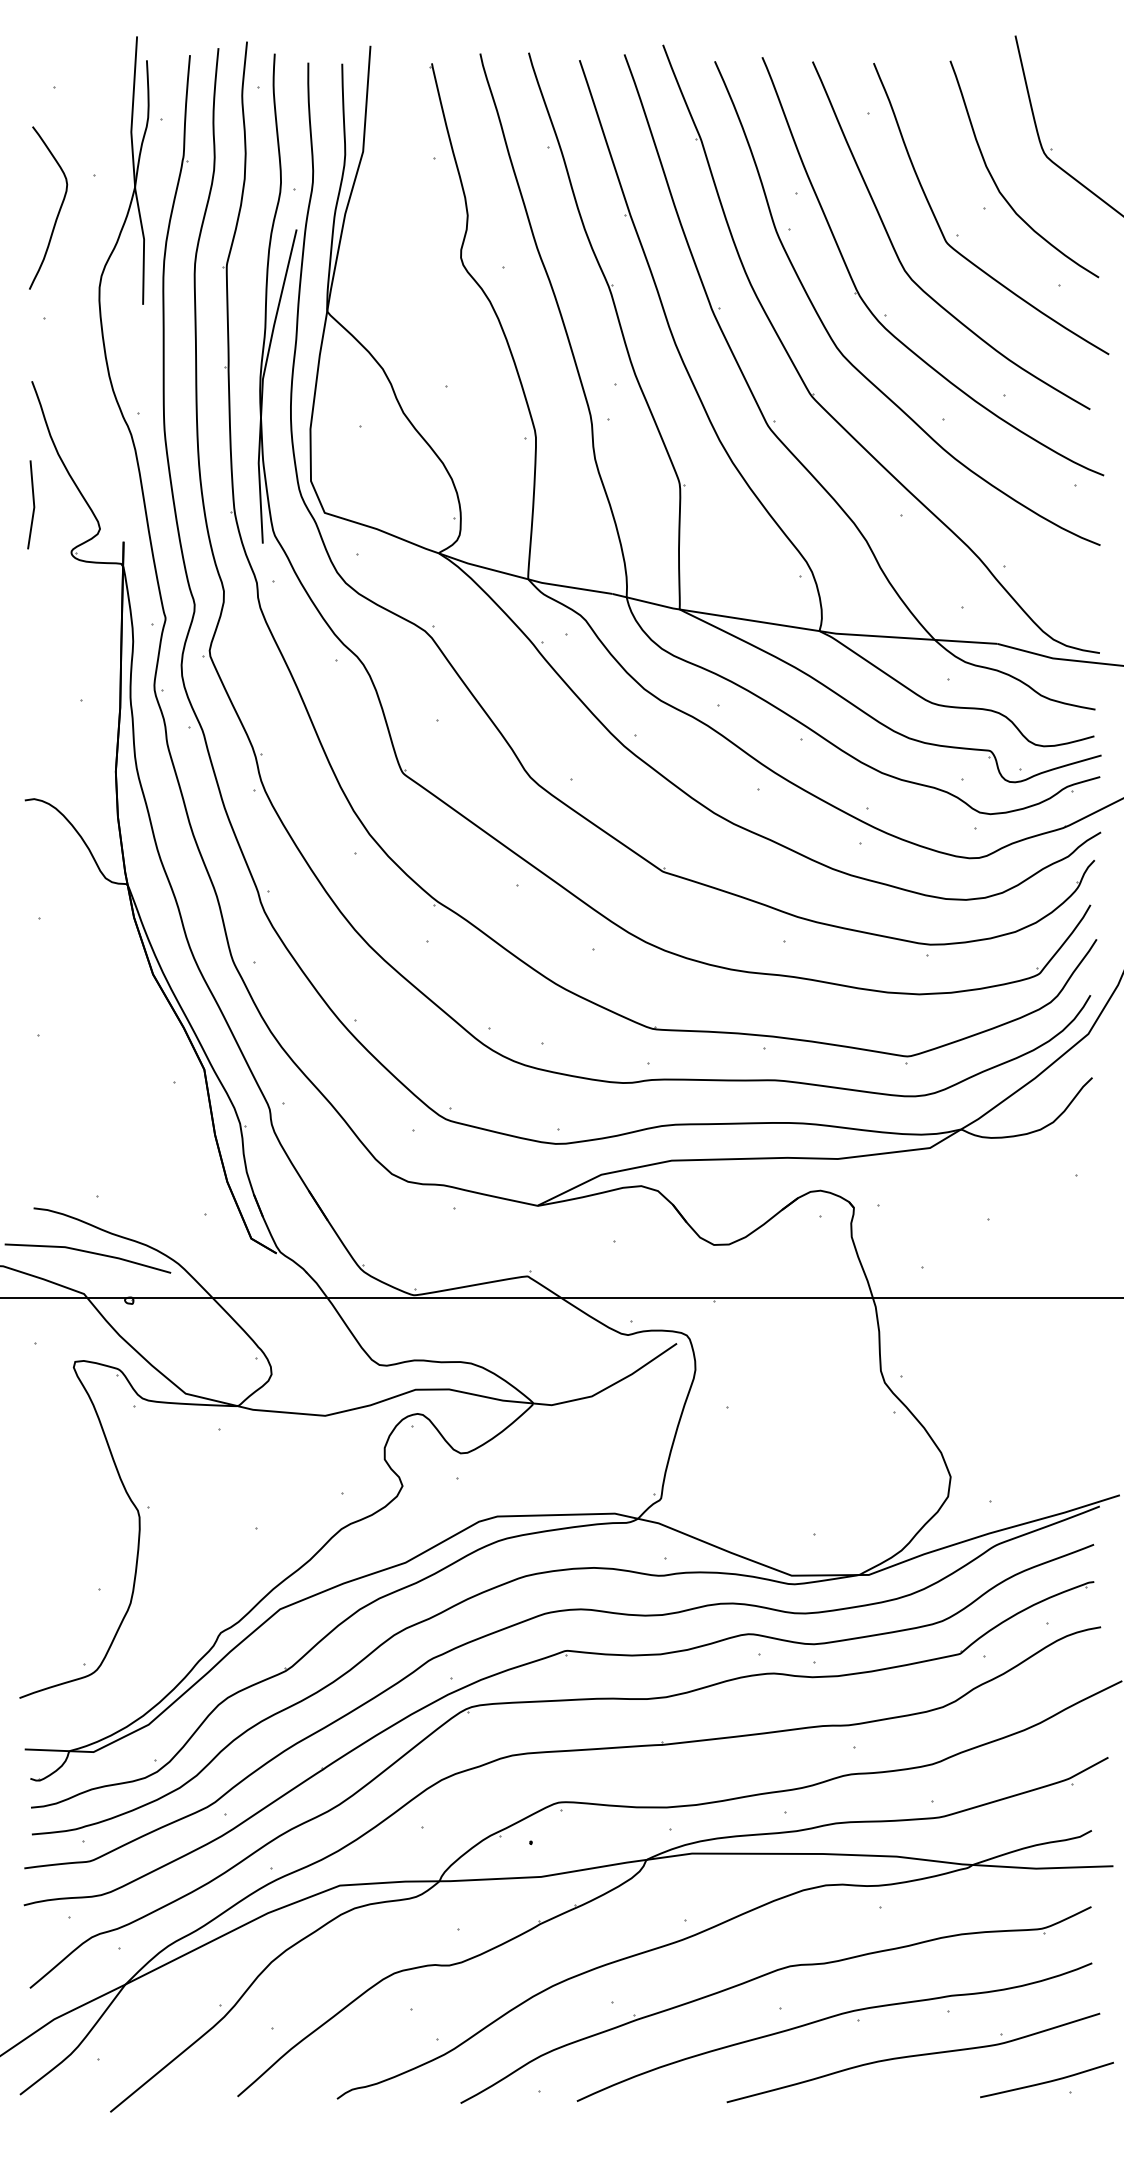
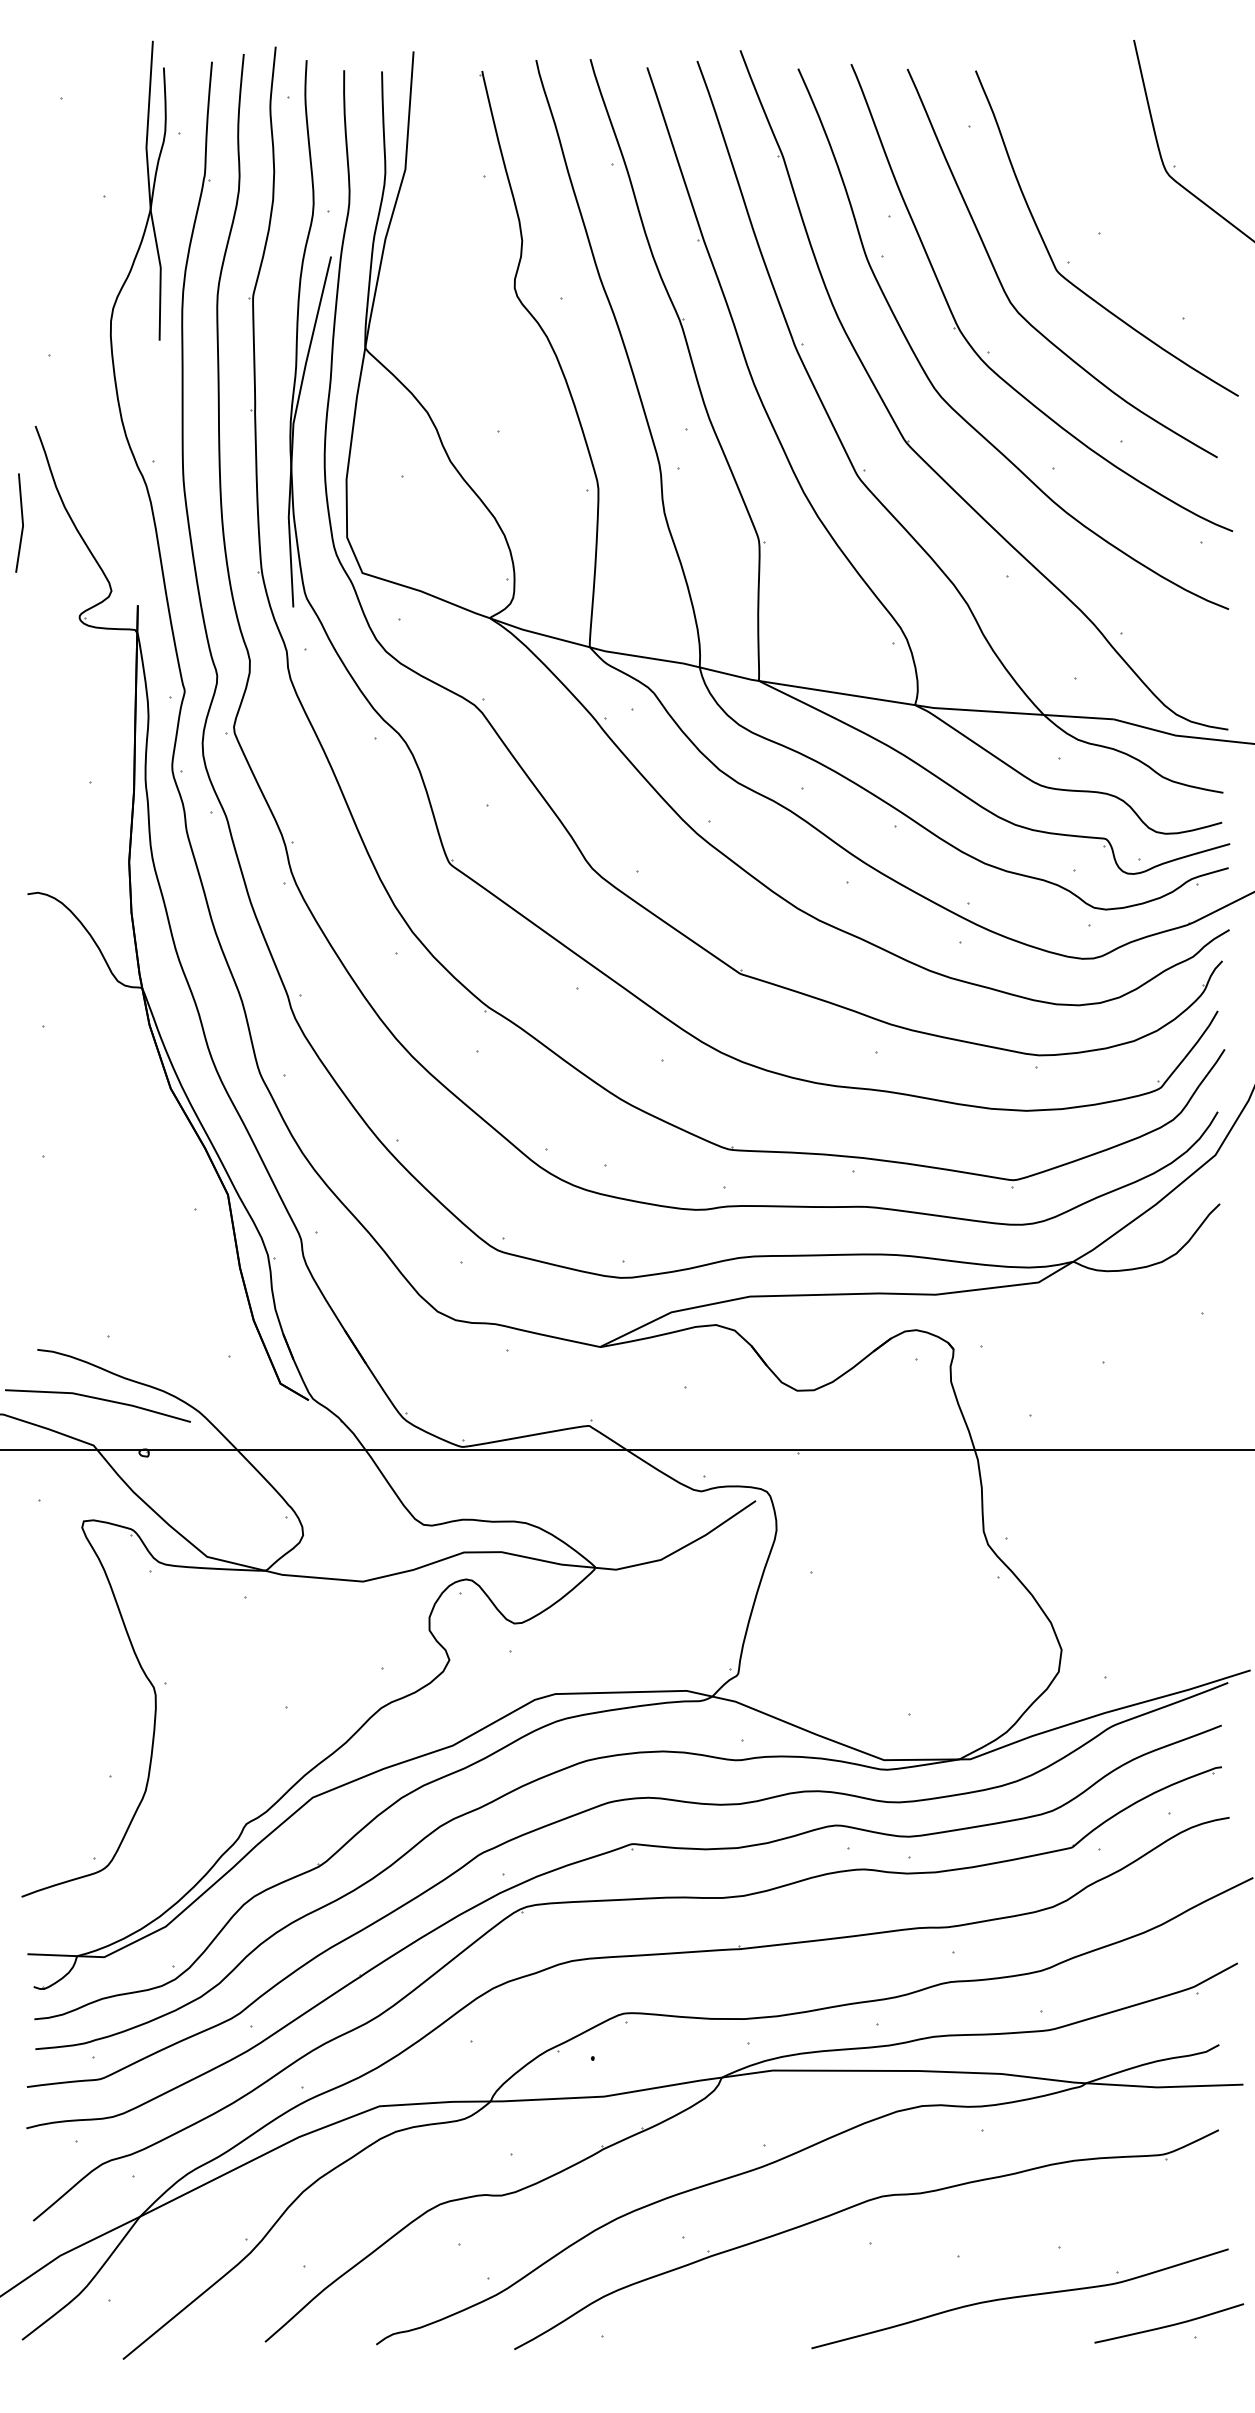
curve: (997, 184) -> (1113, 206), removed
curve: (57, 212) -> (64, 237), removed
line: (32, 503) -> (21, 521), moved
curve: (830, 2018) -> (927, 2254), removed

